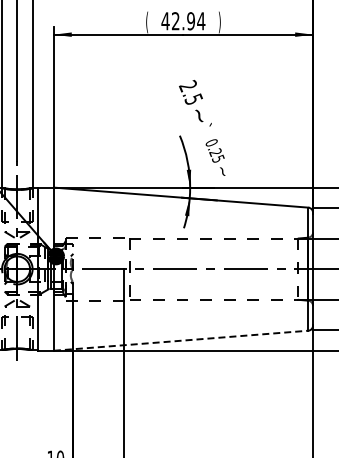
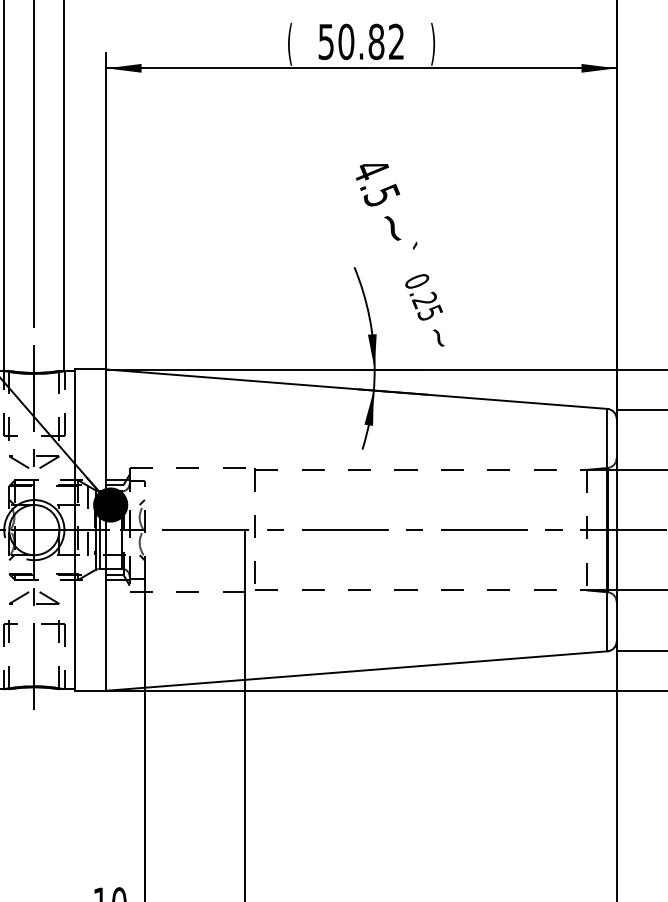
text: (183, 21) -> (361, 42), 42.94 -> 50.82
text: (188, 85) -> (371, 168), 2.5 -> 4.5
line: (181, 340) -> (357, 670), dashed -> solid

